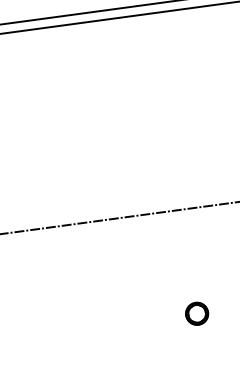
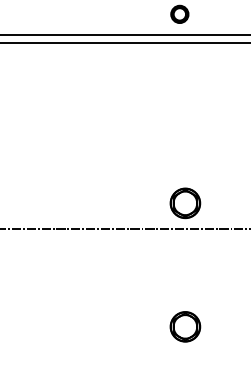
part: (179, 182) -> (185, 203), added
part: (197, 313) -> (185, 326), size x1.43

